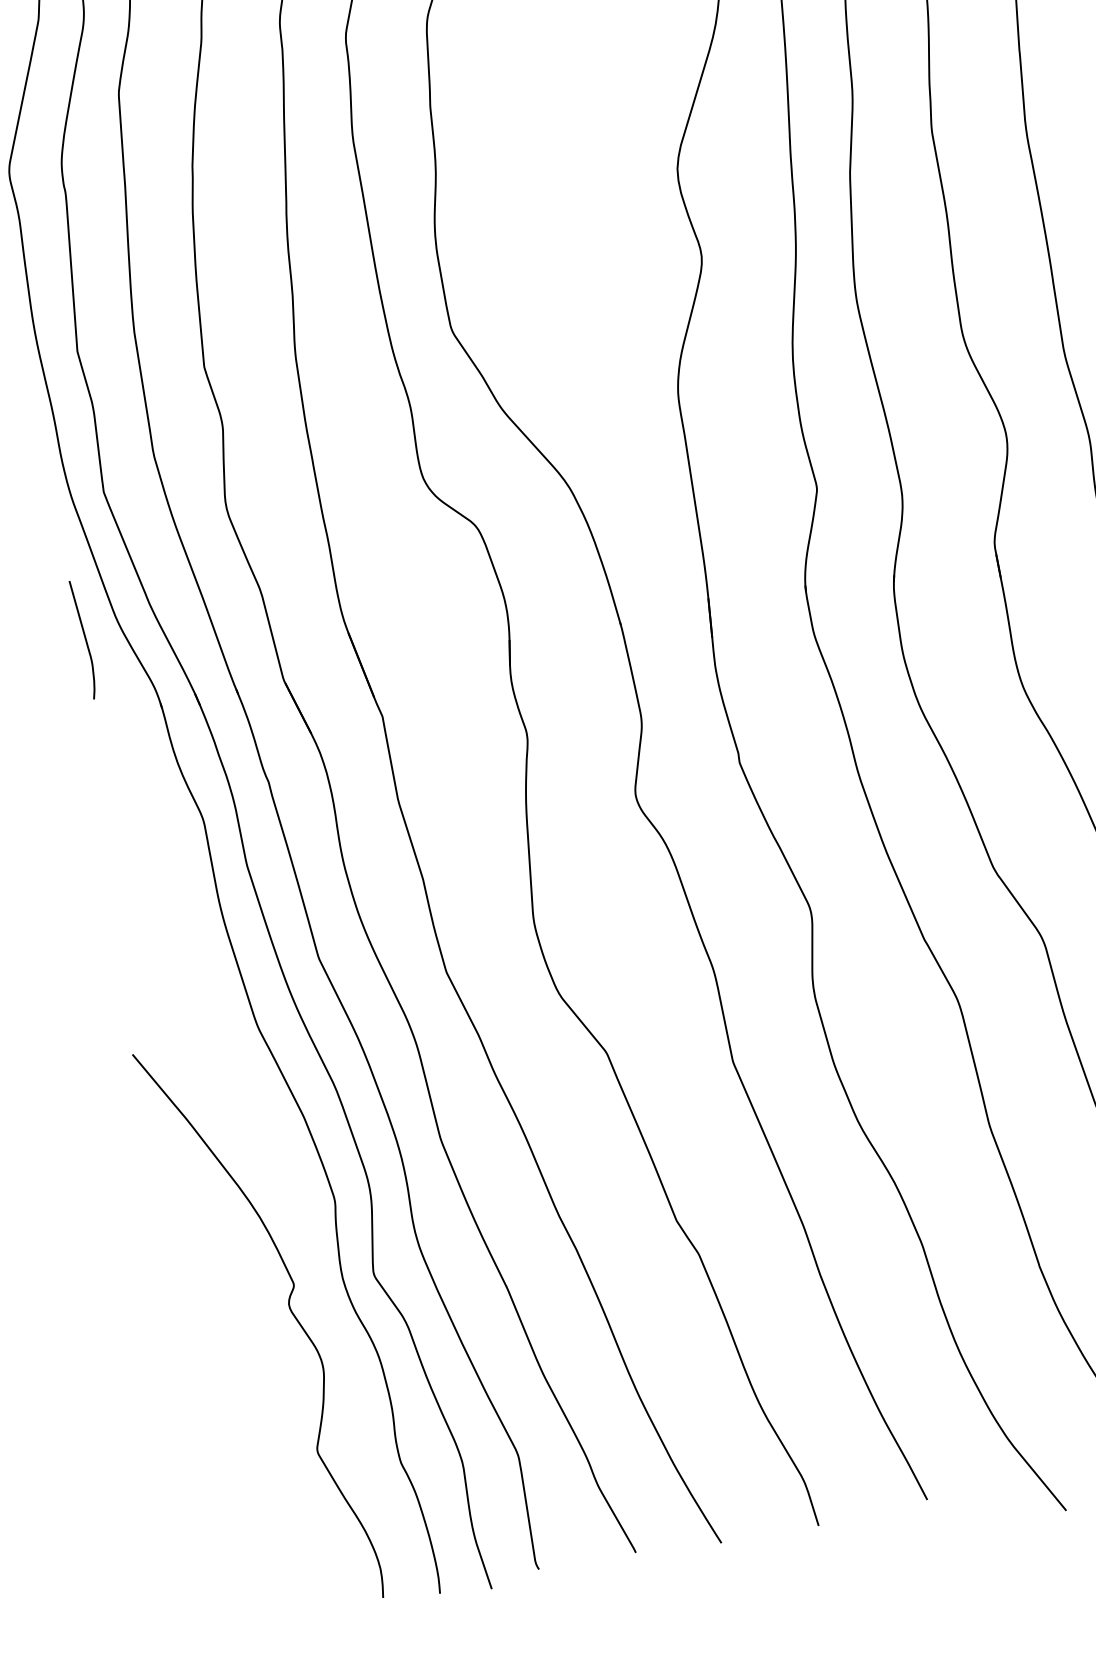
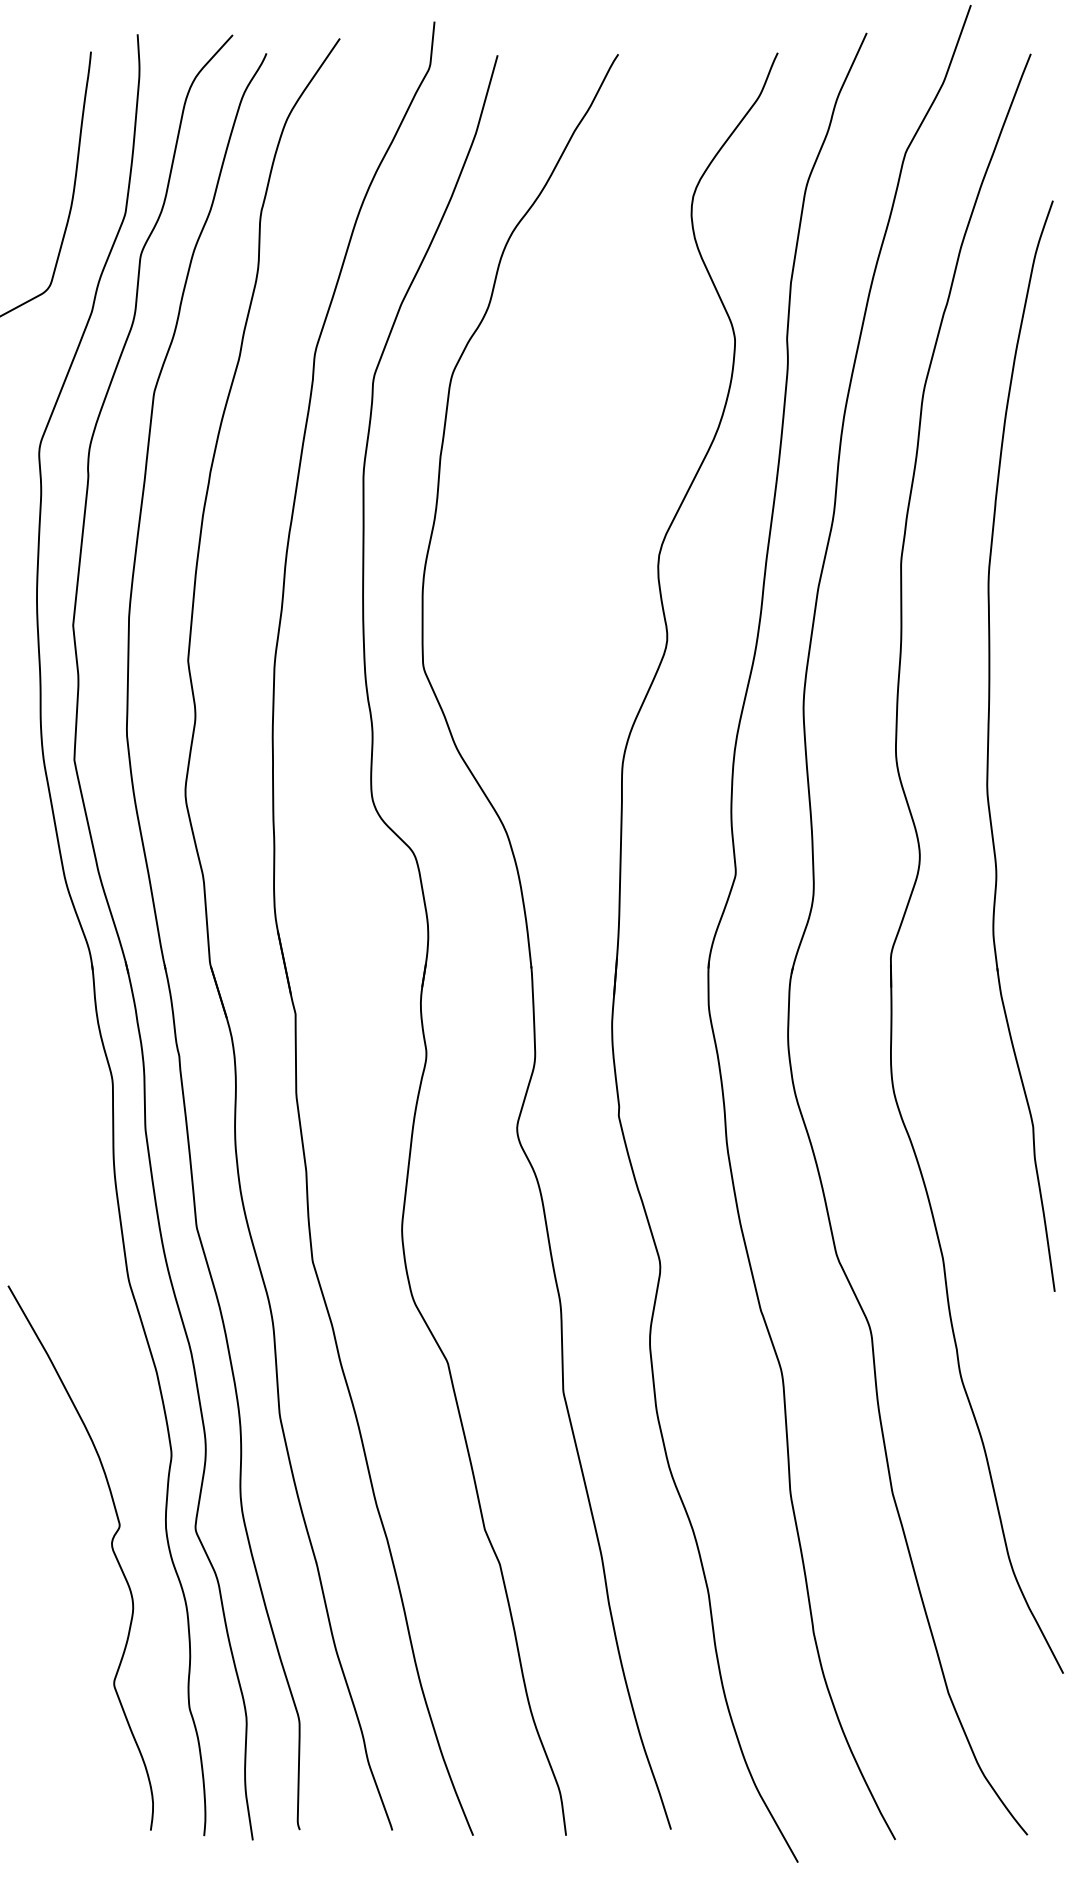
curve: (84, 639) -> (32, 893), removed

